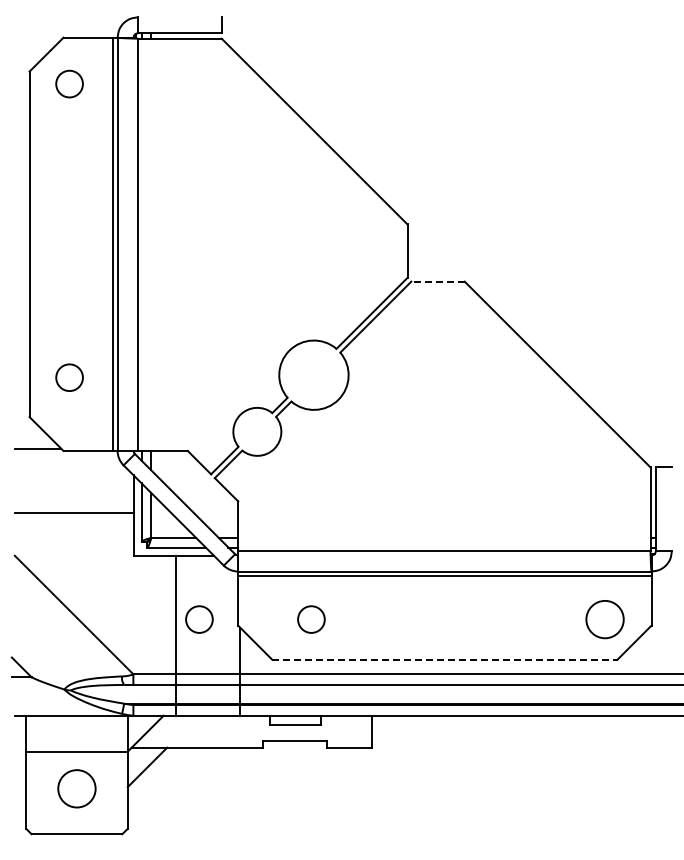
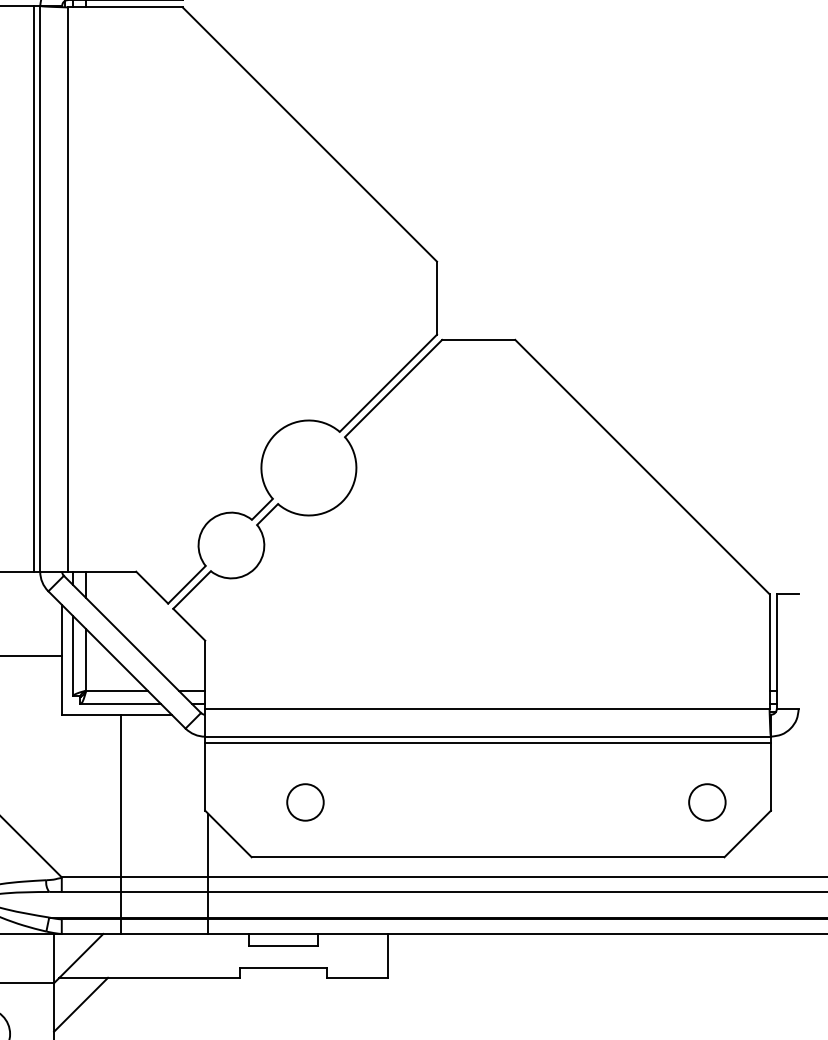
line: (438, 281) -> (479, 339), dashed -> solid
circle: (199, 619) -> (152, 802), removed
circle: (604, 619) -> (706, 802), size x0.71
line: (444, 659) -> (487, 857), dashed -> solid

